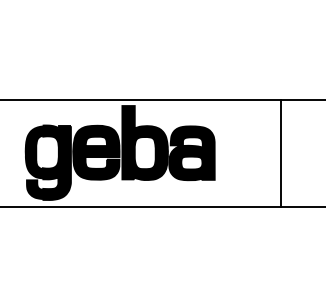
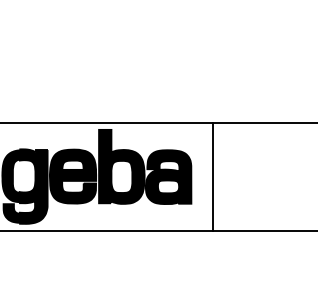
line: (280, 153) -> (212, 177), moved

